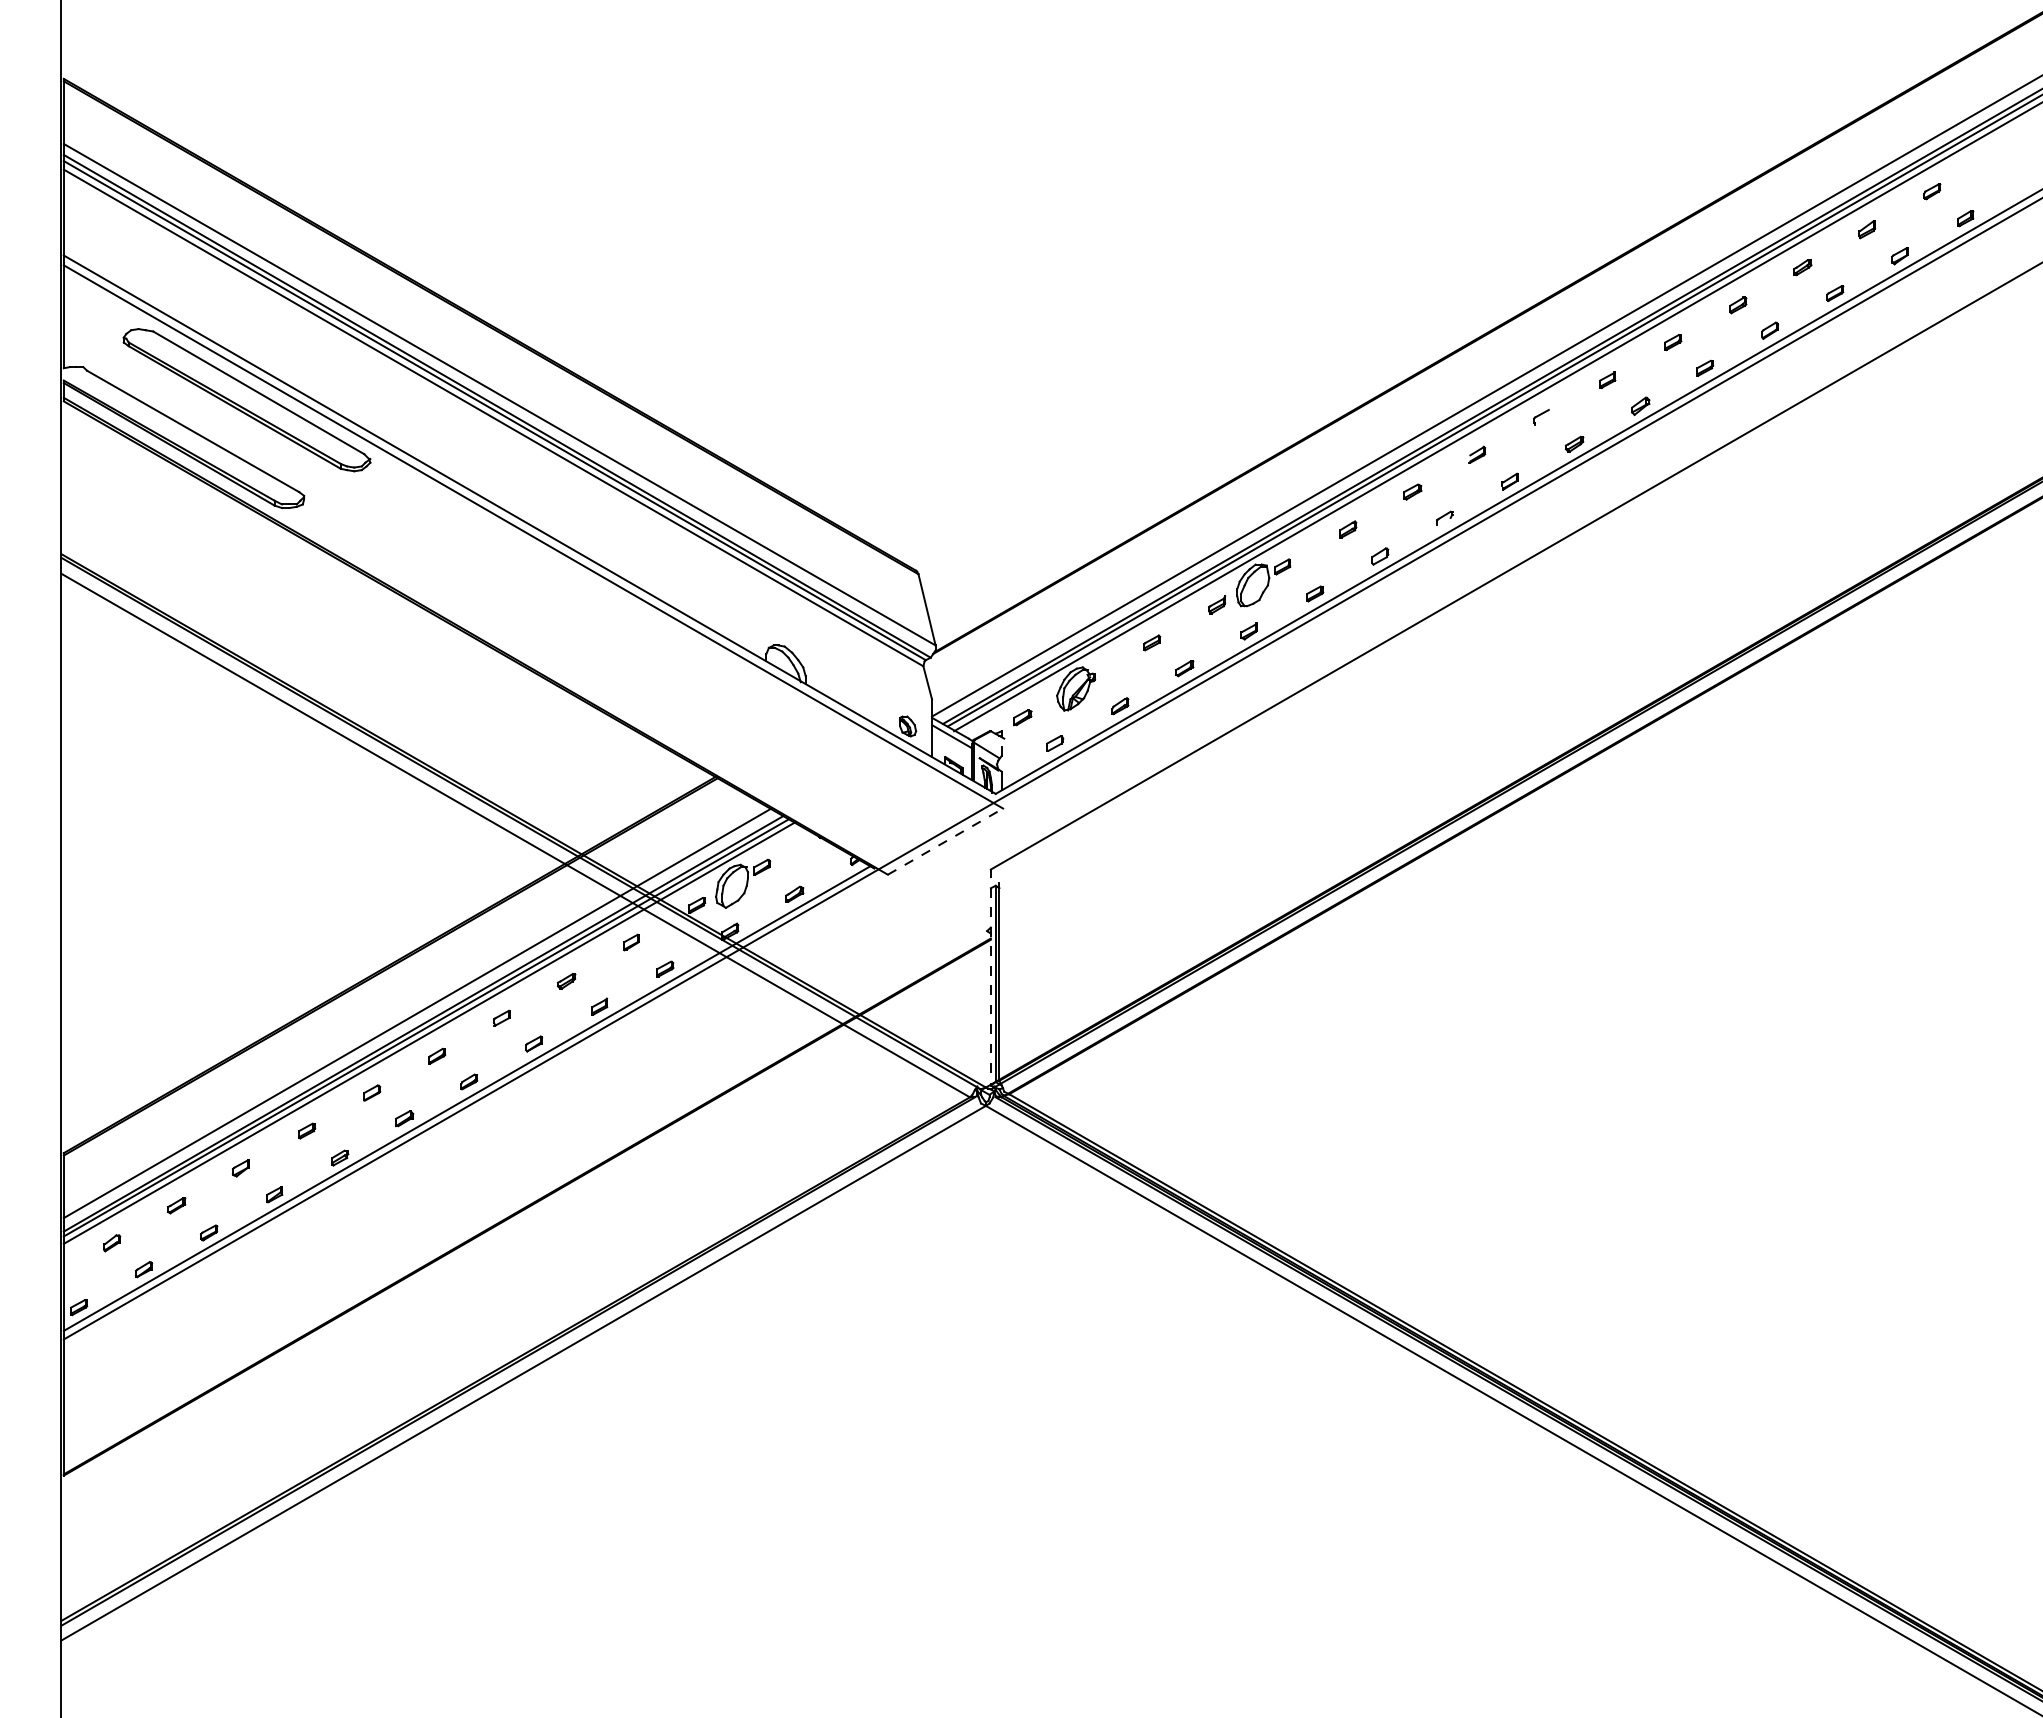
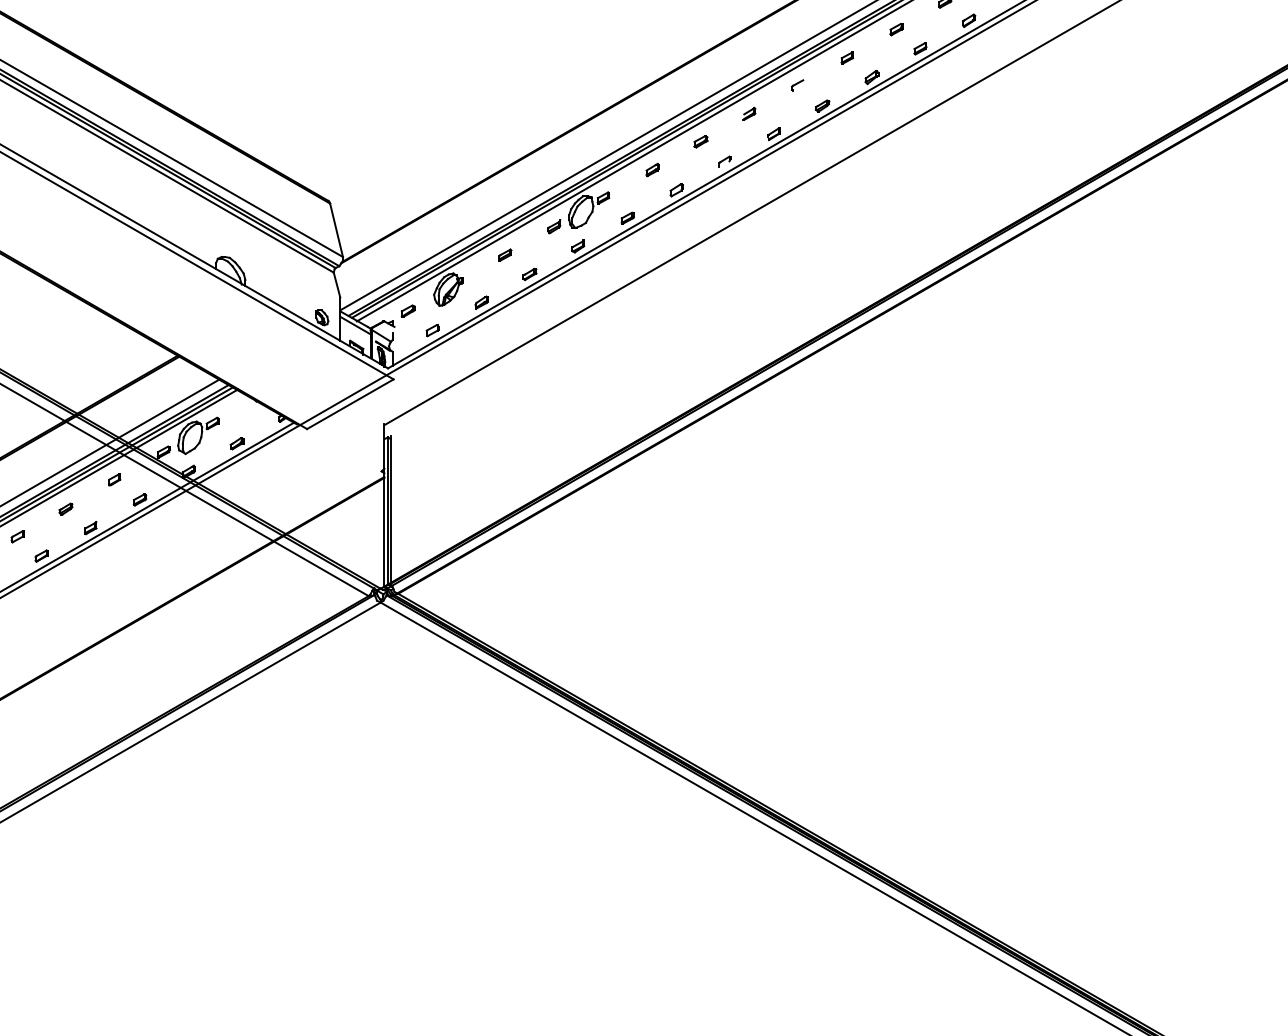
line: (945, 841) -> (350, 404), dashed -> solid
line: (990, 977) -> (384, 506), dashed -> solid

